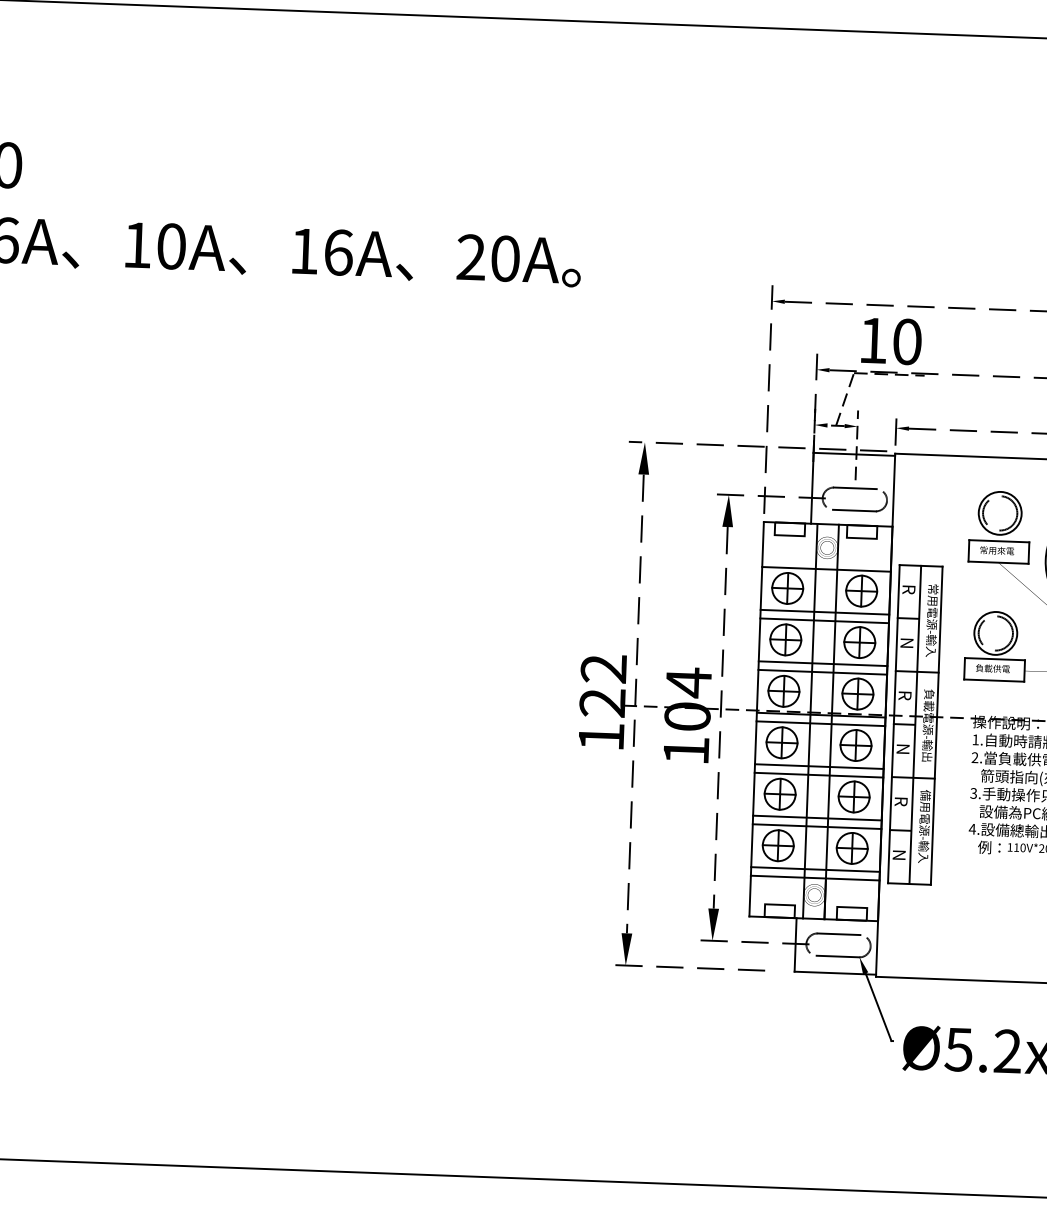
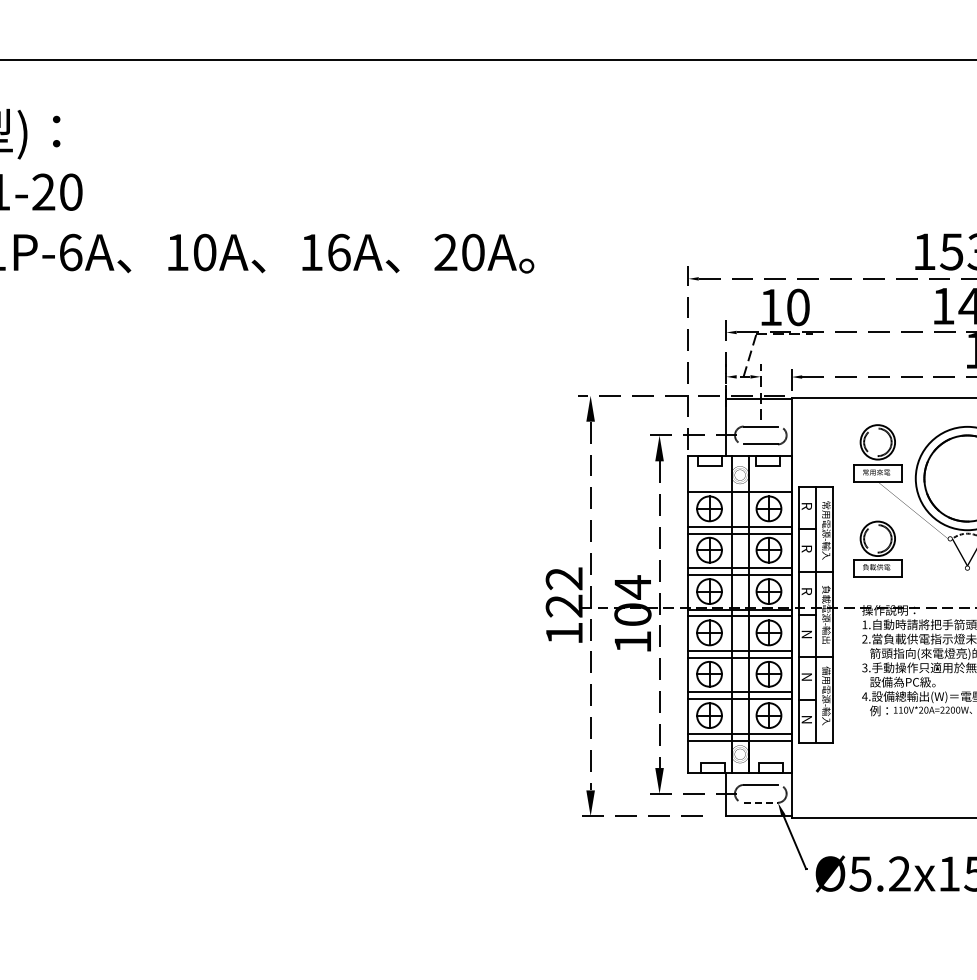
text: (906, 643) -> (806, 549), N -> R
text: (900, 802) -> (806, 677), R -> N
line: (838, 956) -> (761, 802), solid -> dashed

